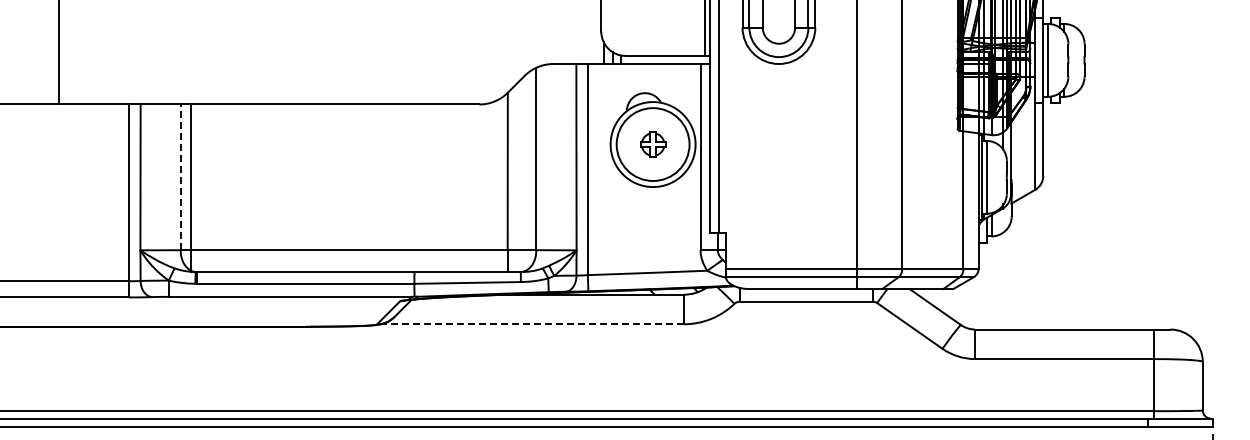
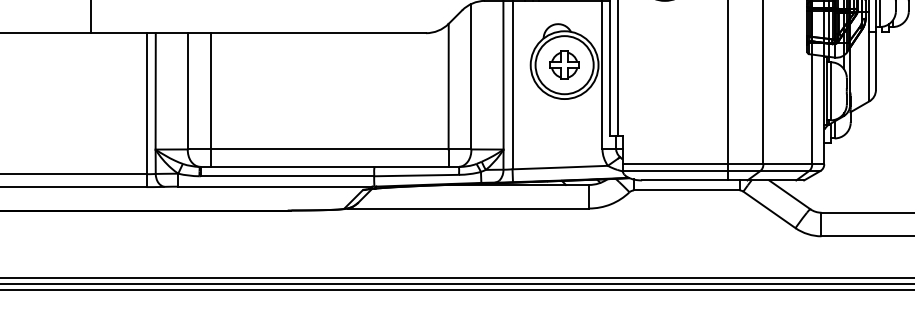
part: (652, 144) -> (564, 65), size x1.43
line: (180, 177) -> (187, 91), dashed -> solid
line: (191, 188) -> (210, 100), moved
line: (531, 324) -> (467, 208), dashed -> solid

